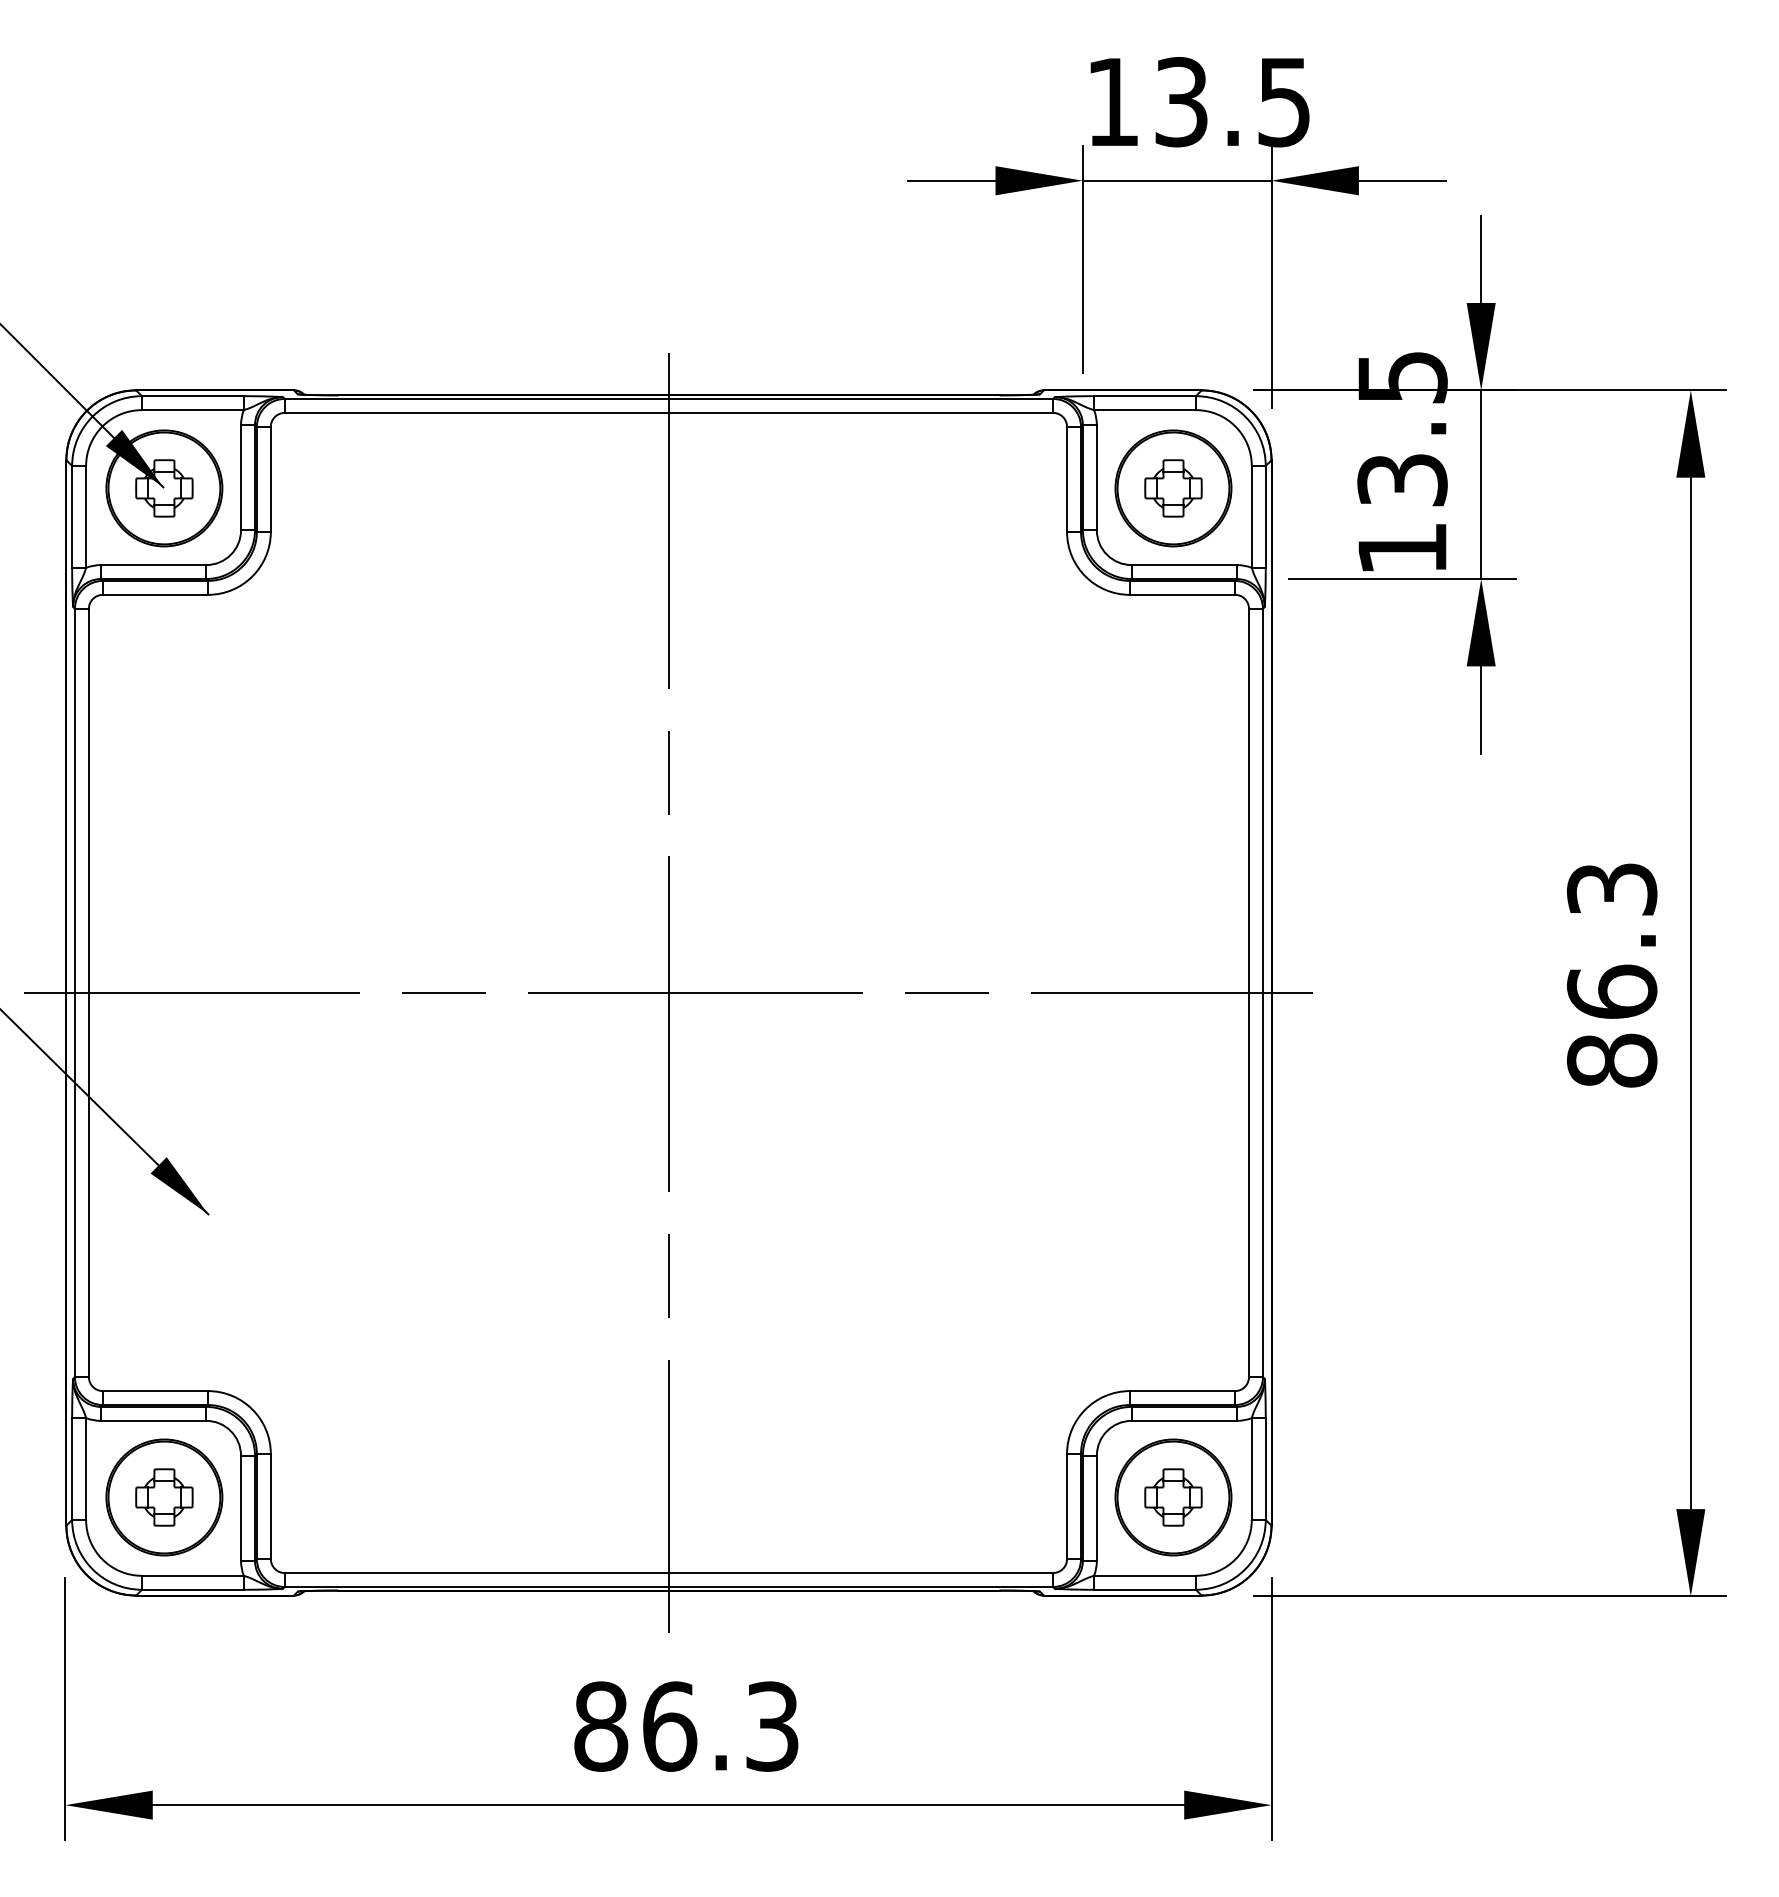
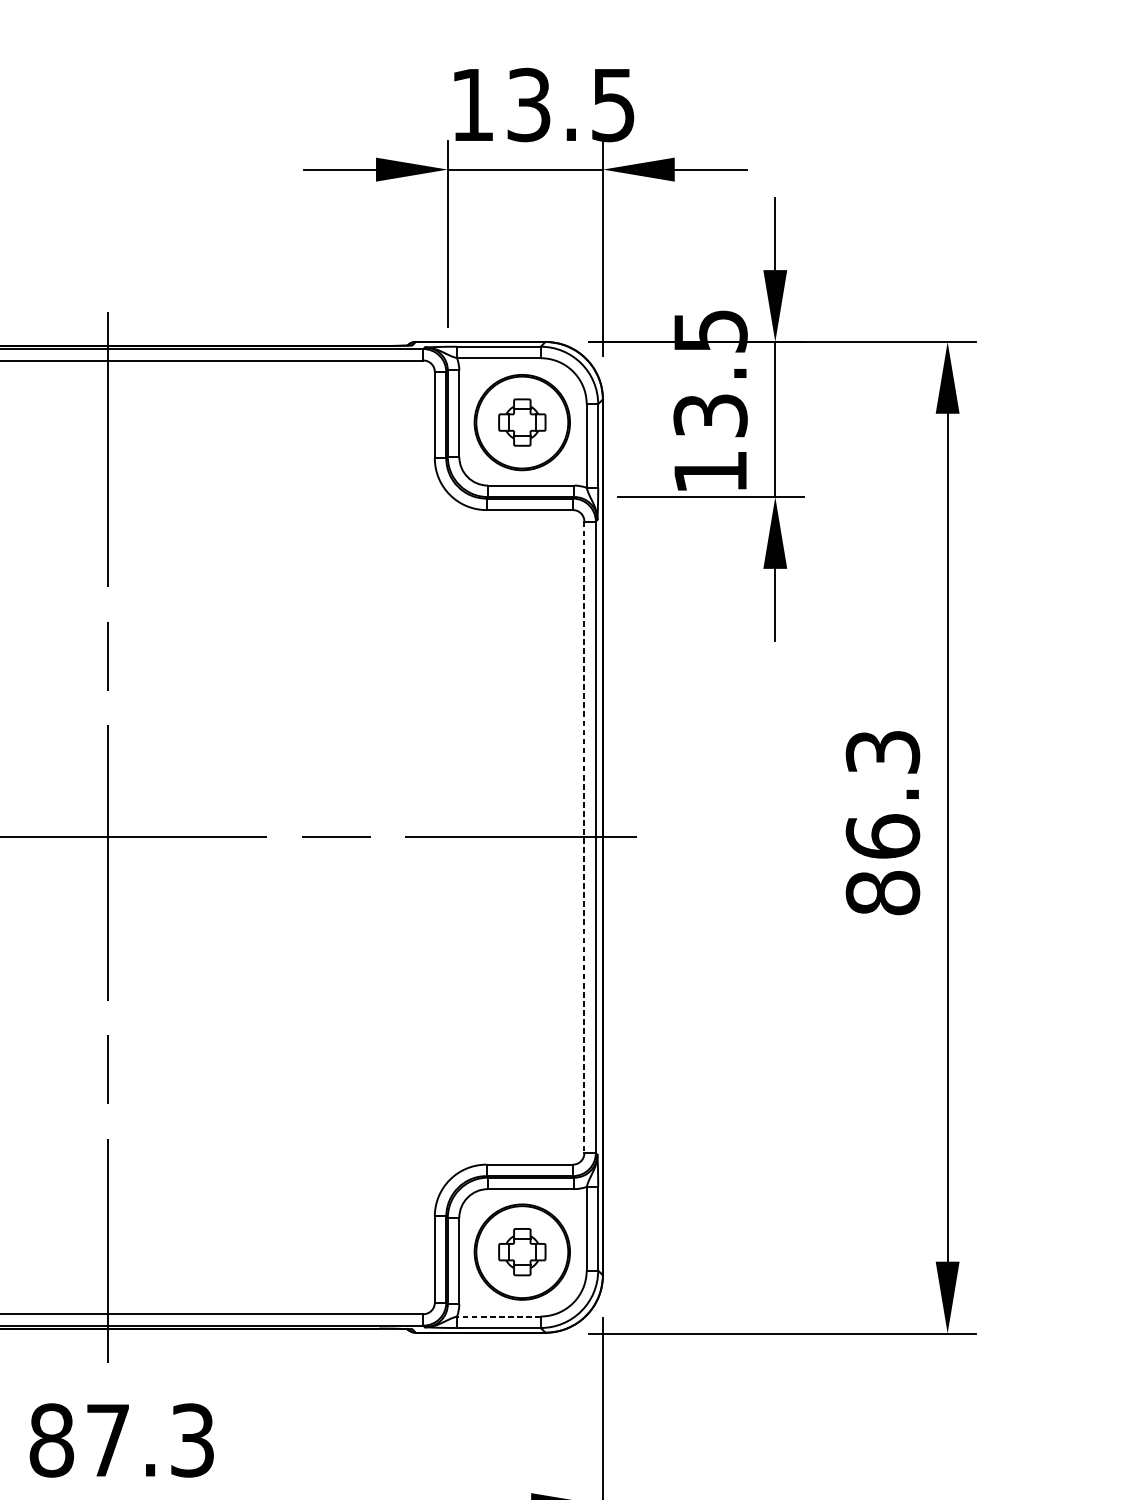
line: (1249, 993) -> (584, 837), solid -> dashed
line: (1145, 1575) -> (499, 1316), solid -> dashed
text: (670, 1726) -> (108, 1440), 86.3 -> 87.3

